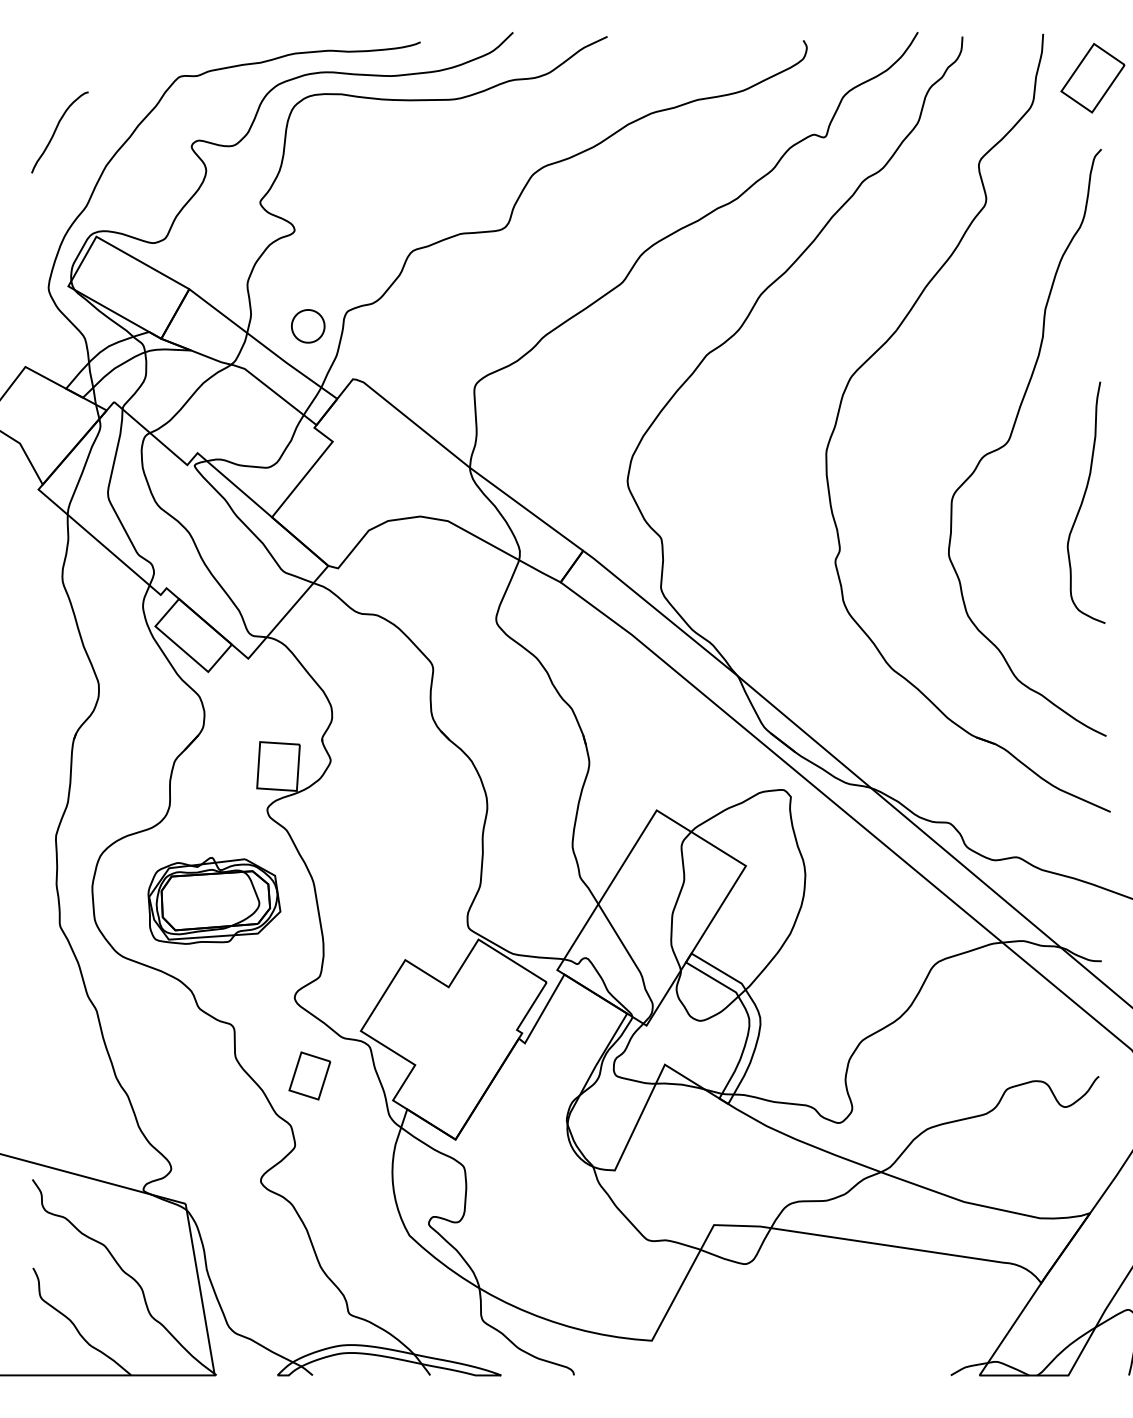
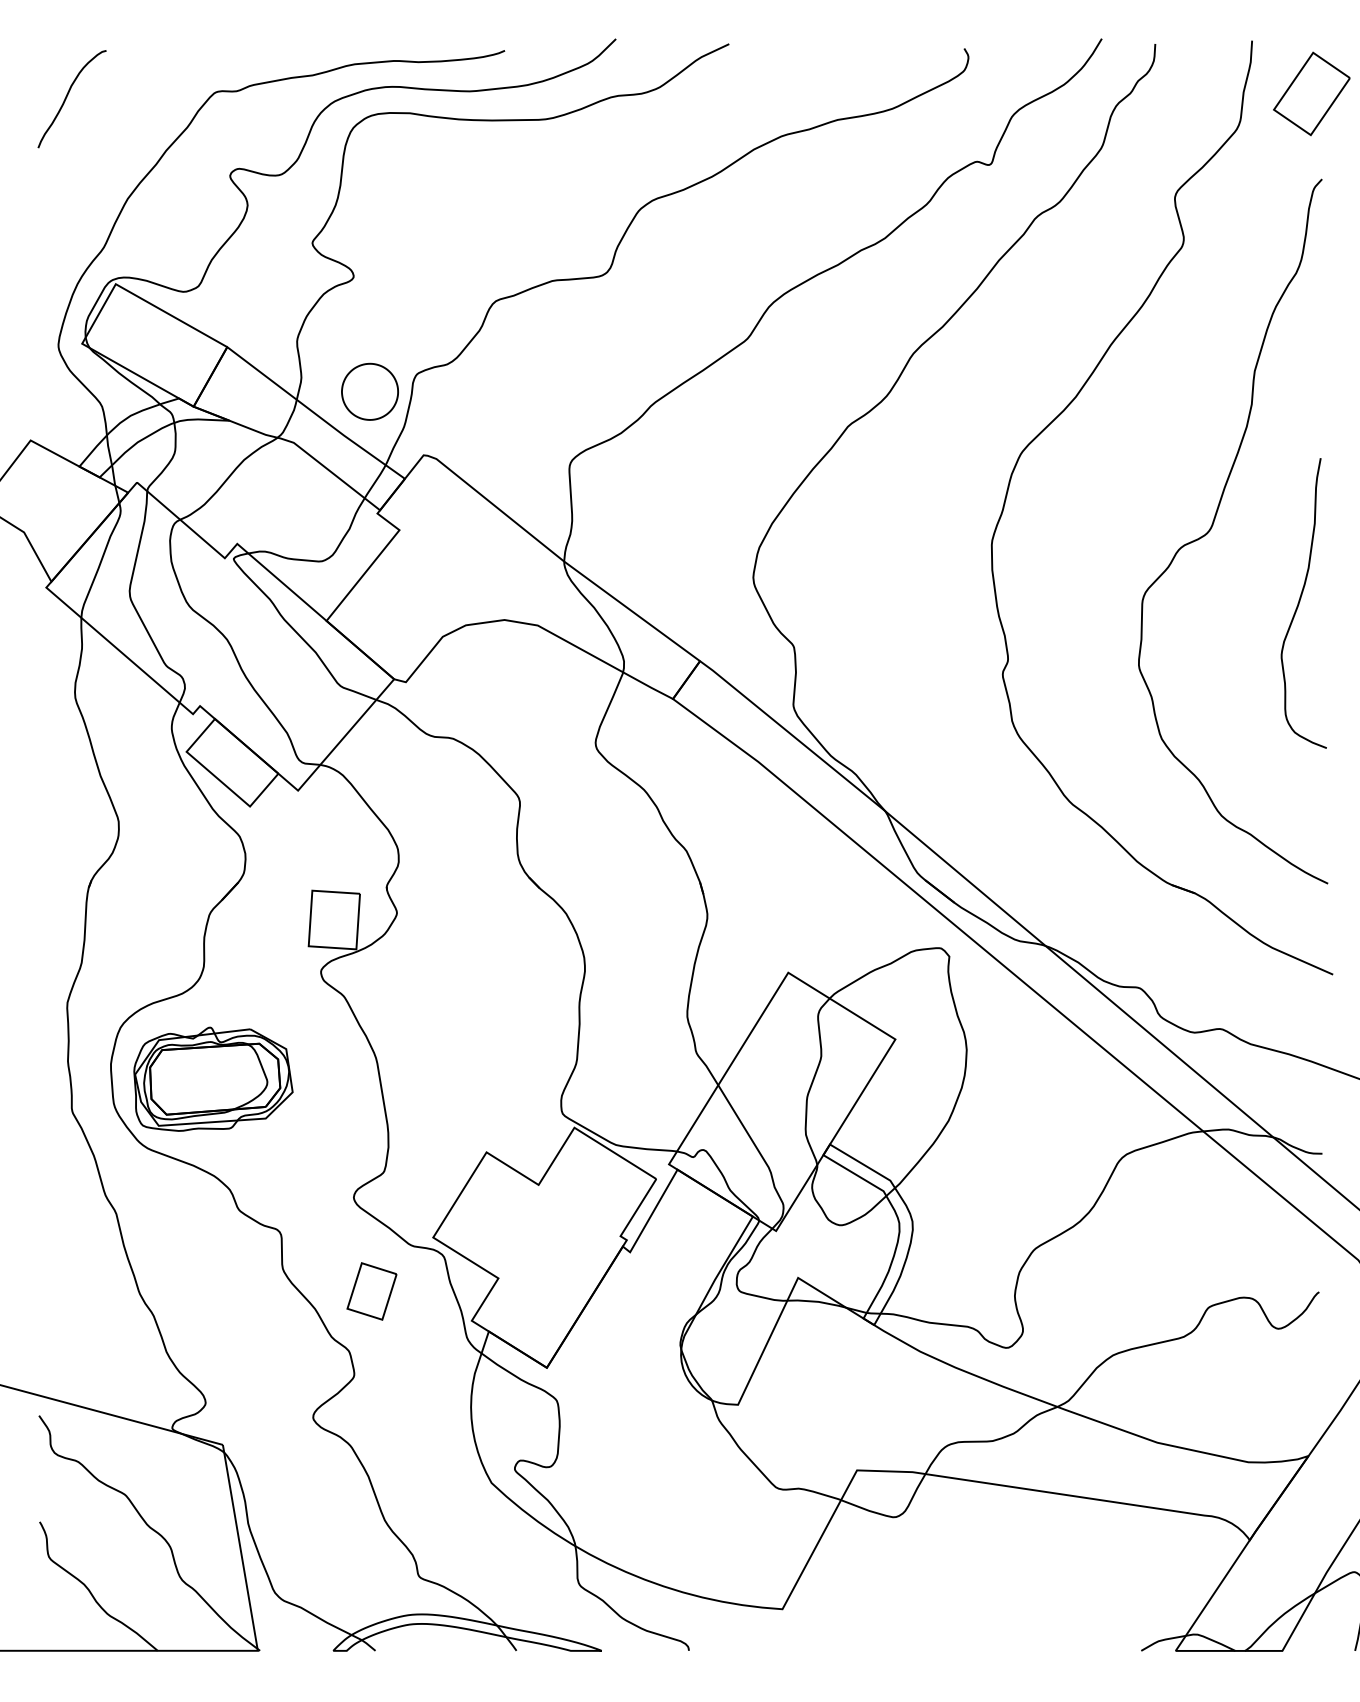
curve: (56, 131) -> (67, 97), moved
part: (307, 326) -> (369, 391), size x1.43
part: (214, 900) -> (213, 1078), moved

